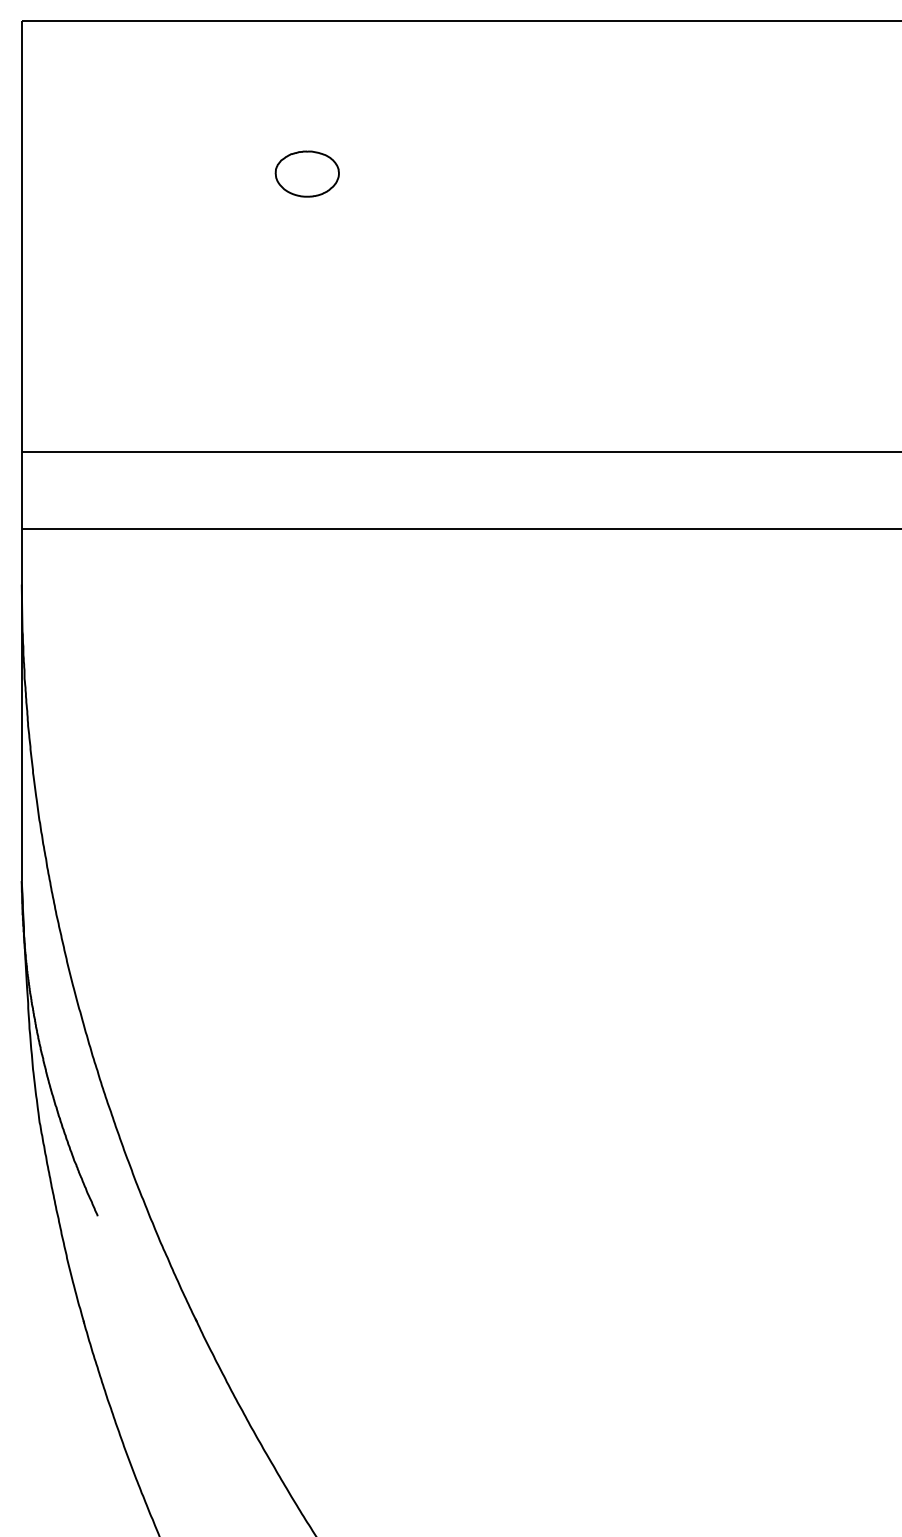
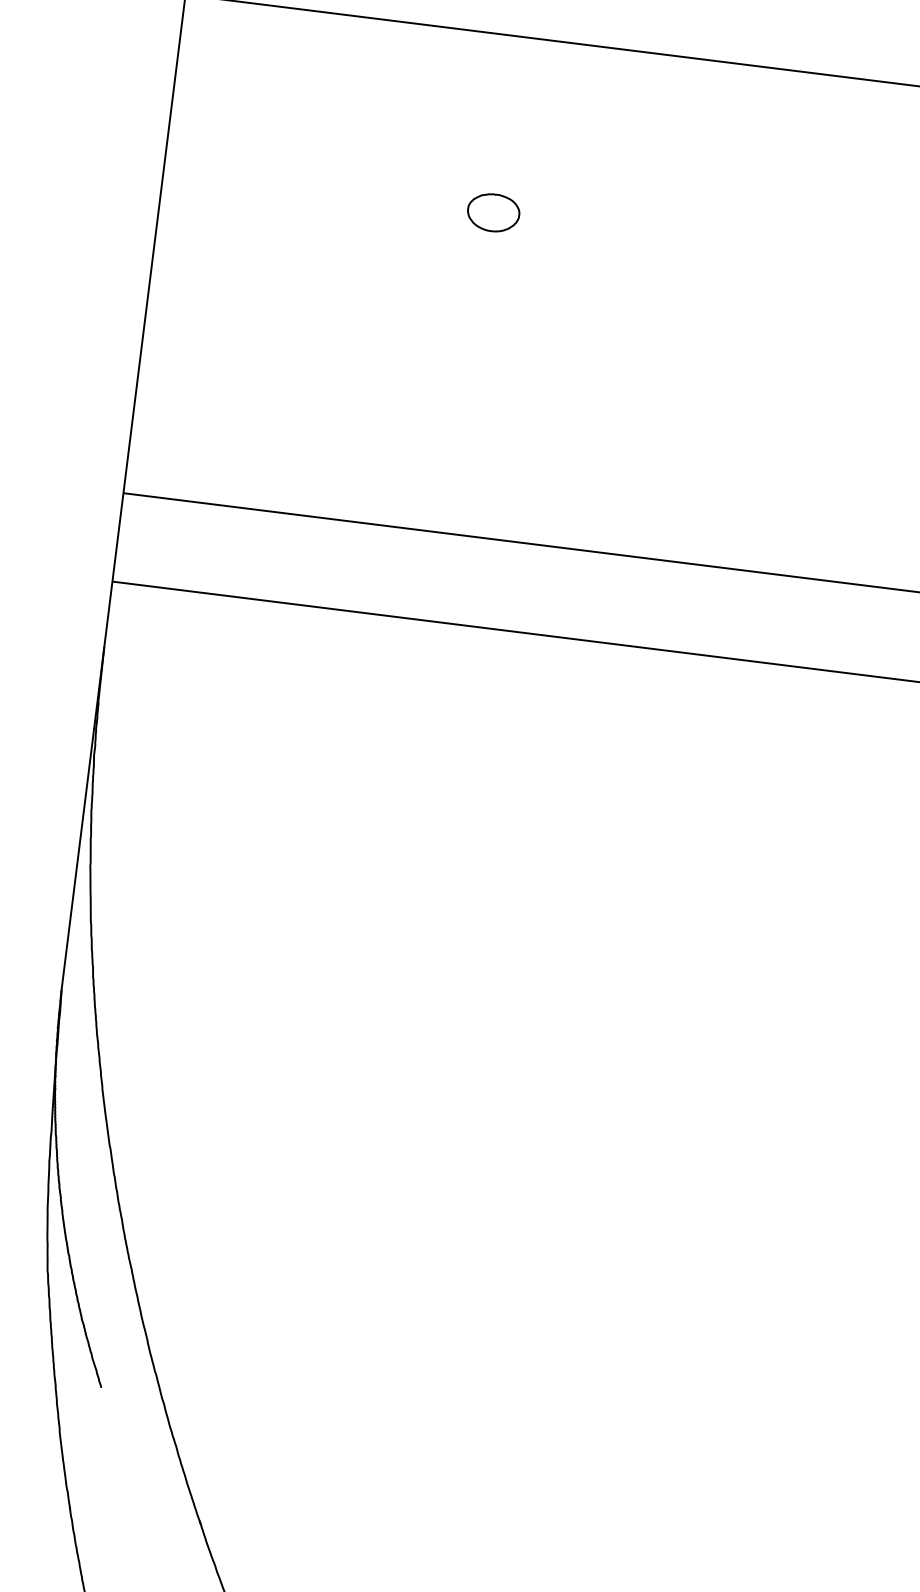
part: (306, 173) -> (492, 212), size x0.7

